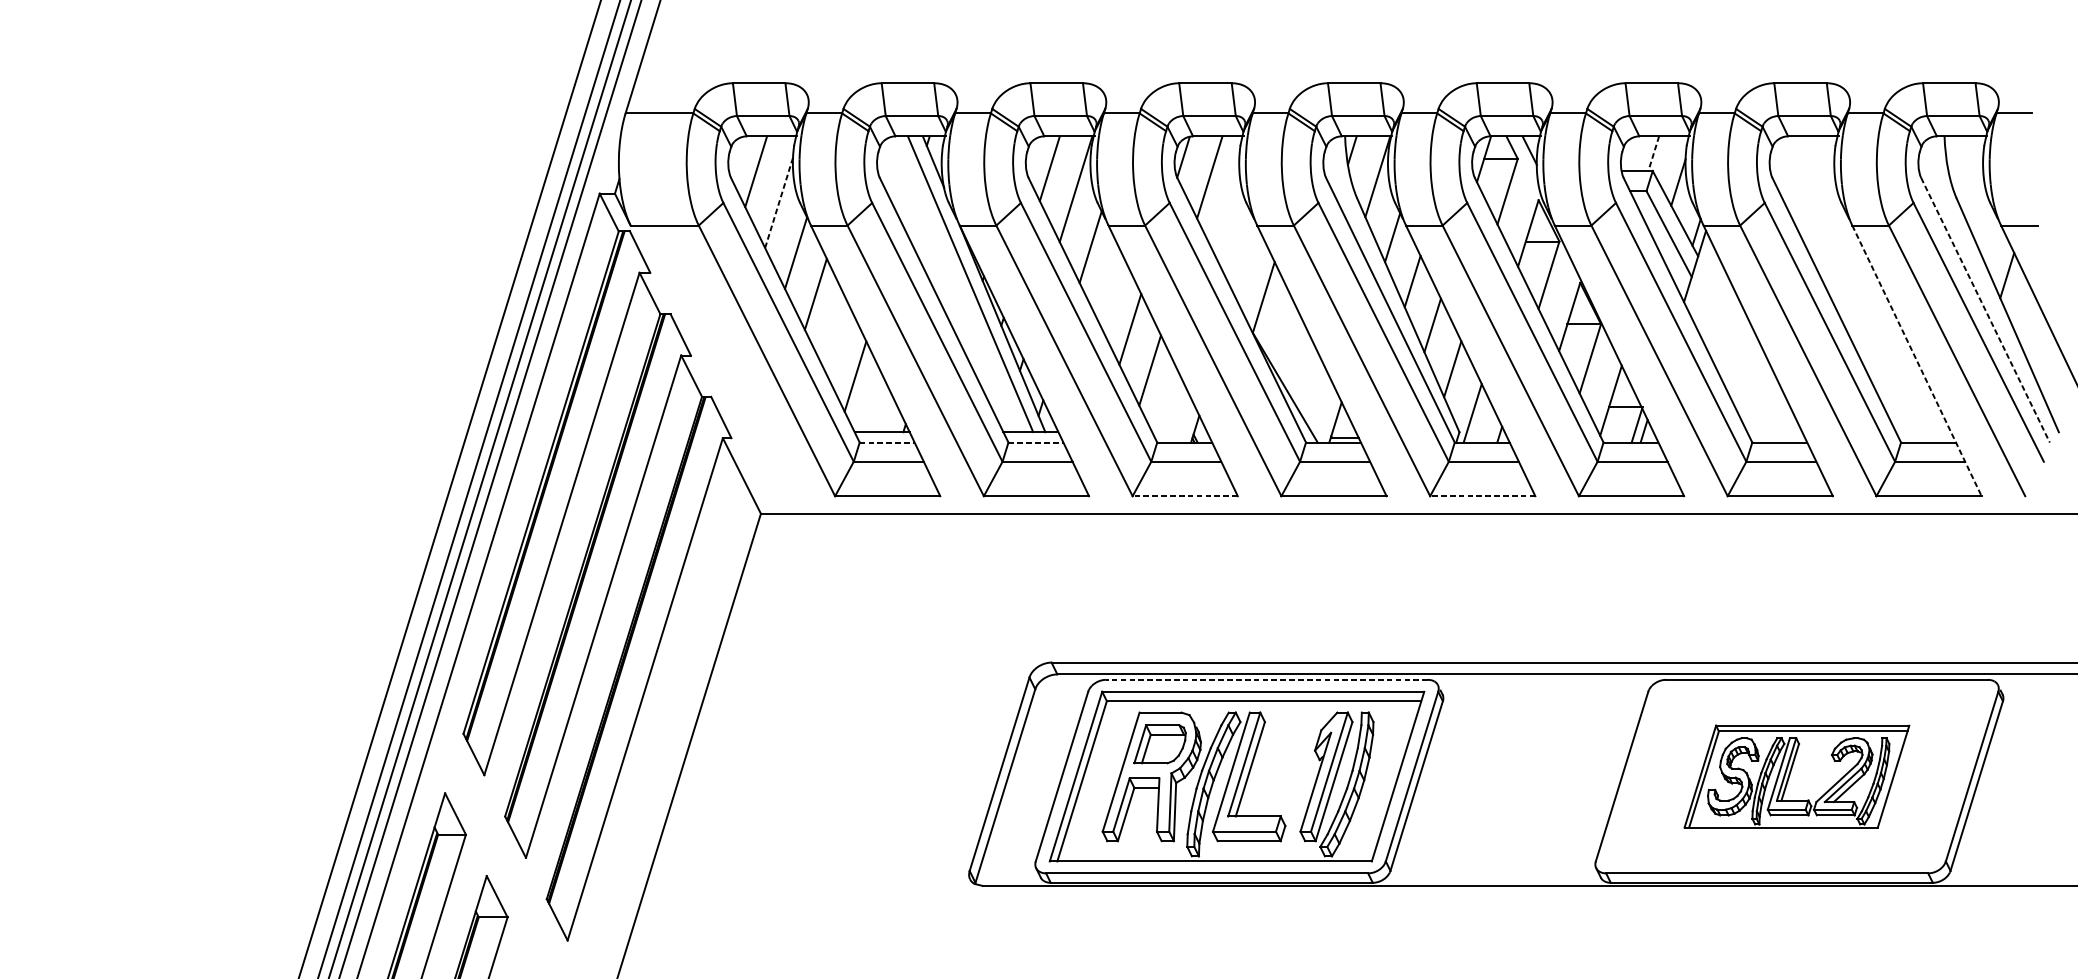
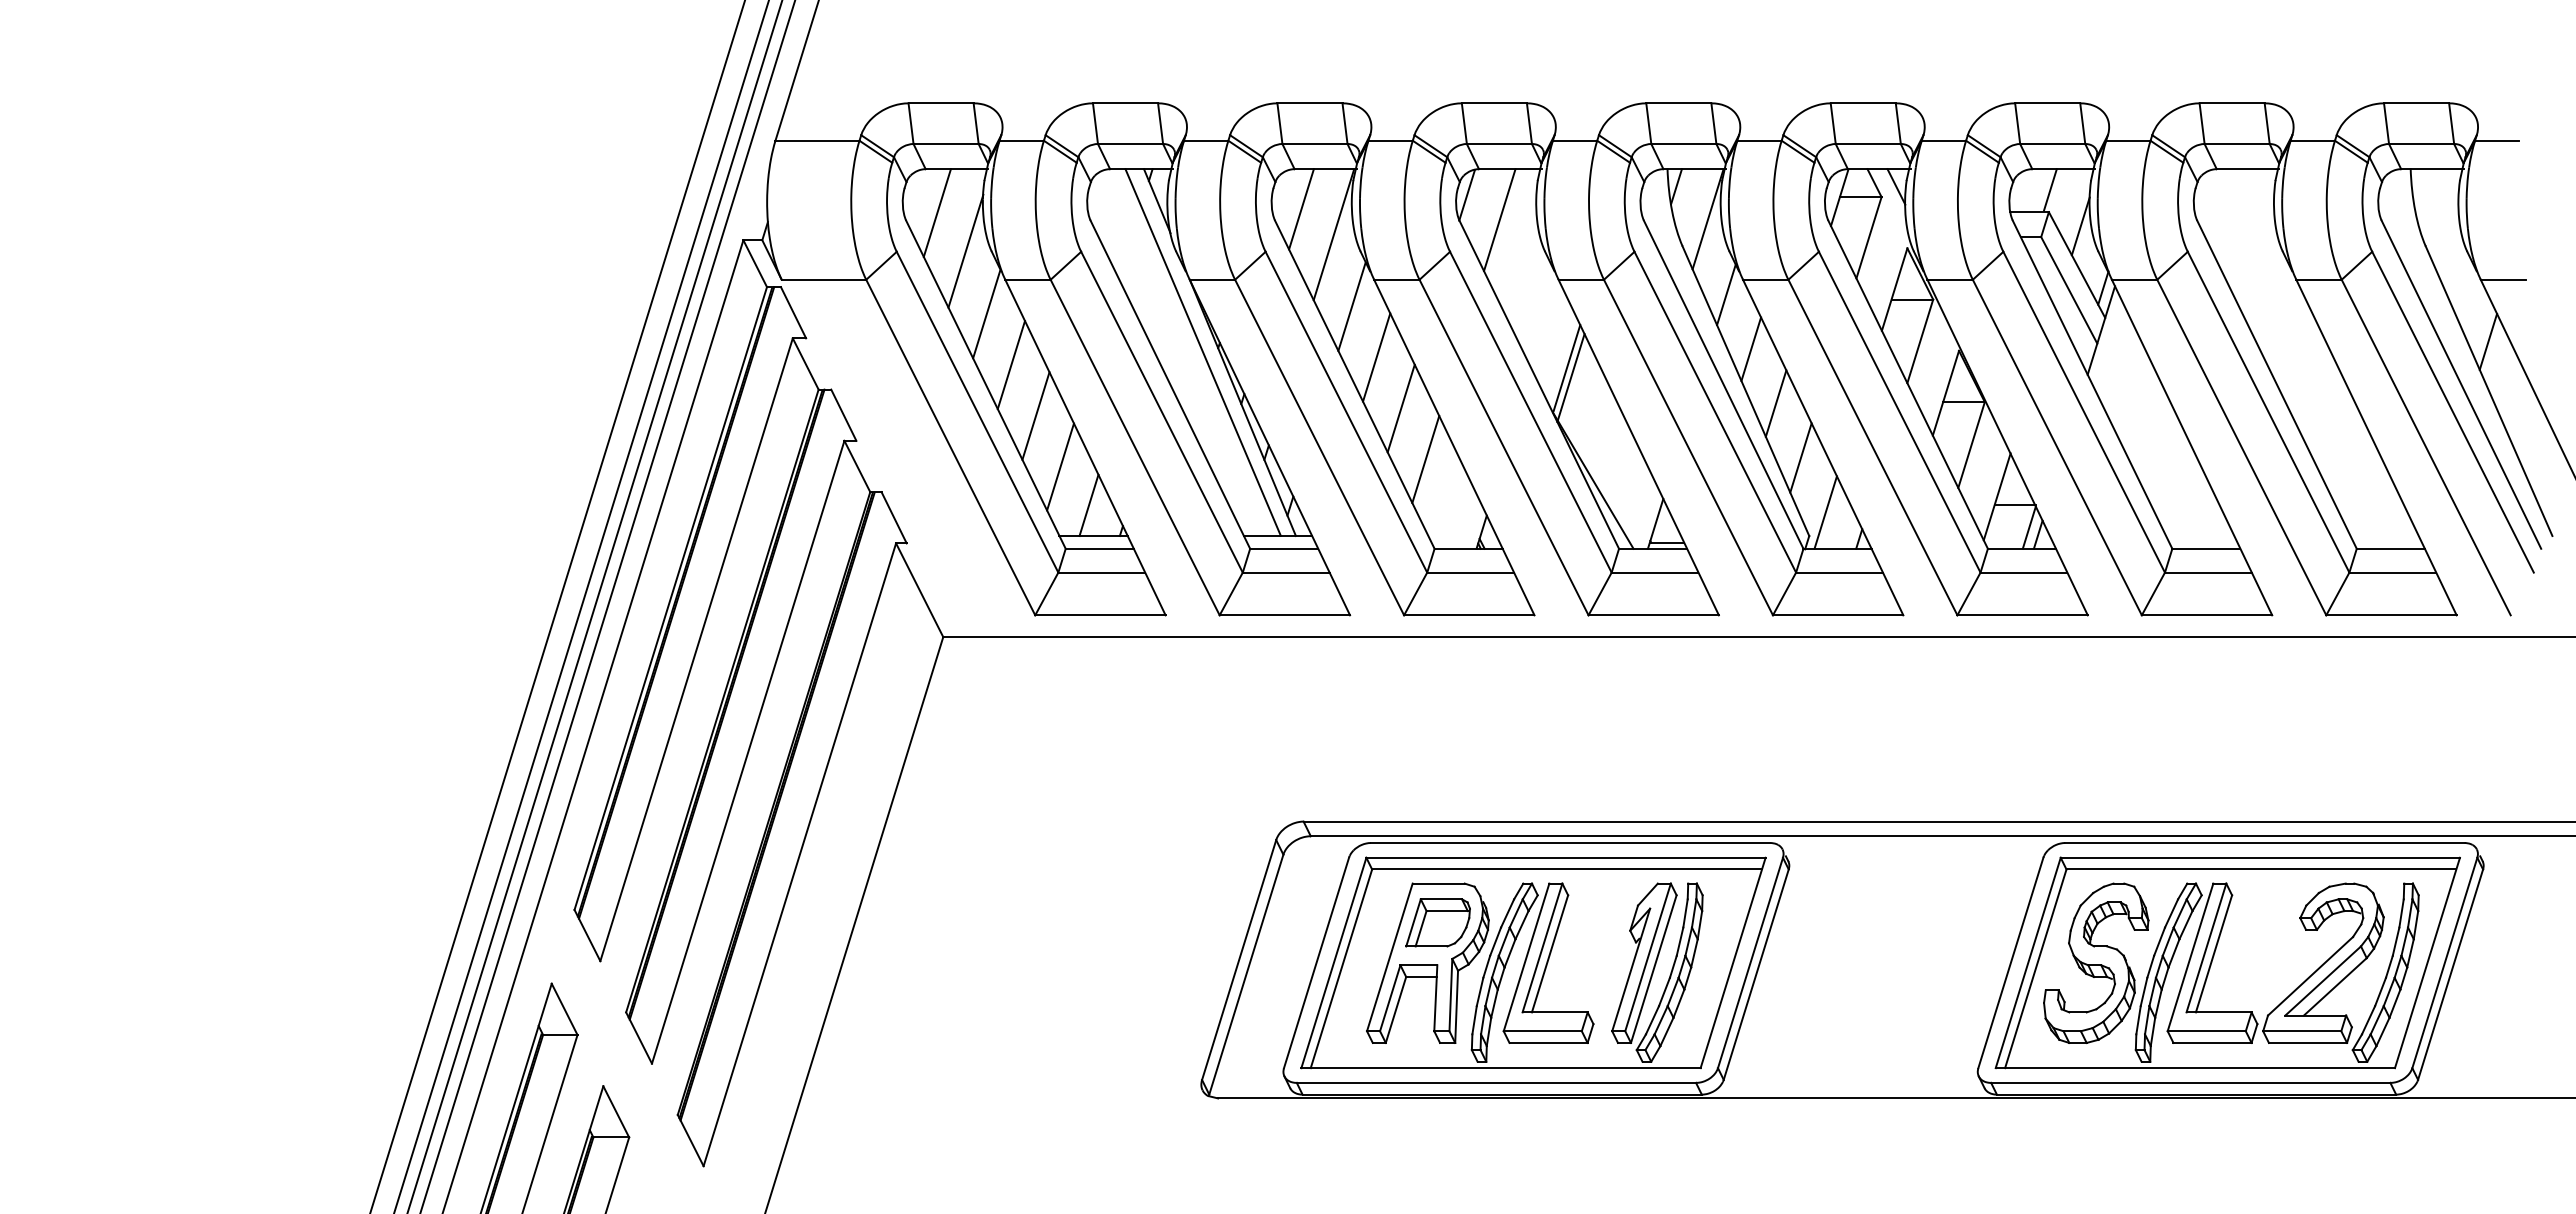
line: (1654, 152) -> (2050, 189), dashed -> solid
line: (779, 201) -> (966, 250), dashed -> solid
line: (1110, 288) -> (1376, 357), added
line: (1266, 305) -> (1570, 378), added
line: (1985, 310) -> (2461, 385), dashed -> solid
line: (835, 335) -> (1035, 415), added
line: (1916, 360) -> (2376, 447), dashed -> solid
line: (878, 407) -> (1088, 505), added
line: (887, 442) -> (1100, 548), dashed -> solid
line: (1036, 442) -> (1284, 548), dashed -> solid
line: (1184, 496) -> (1468, 615), dashed -> solid
line: (1482, 496) -> (1837, 615), dashed -> solid
line: (1266, 680) -> (1570, 843), dashed -> solid
part: (1796, 776) -> (2227, 962), size x1.67

